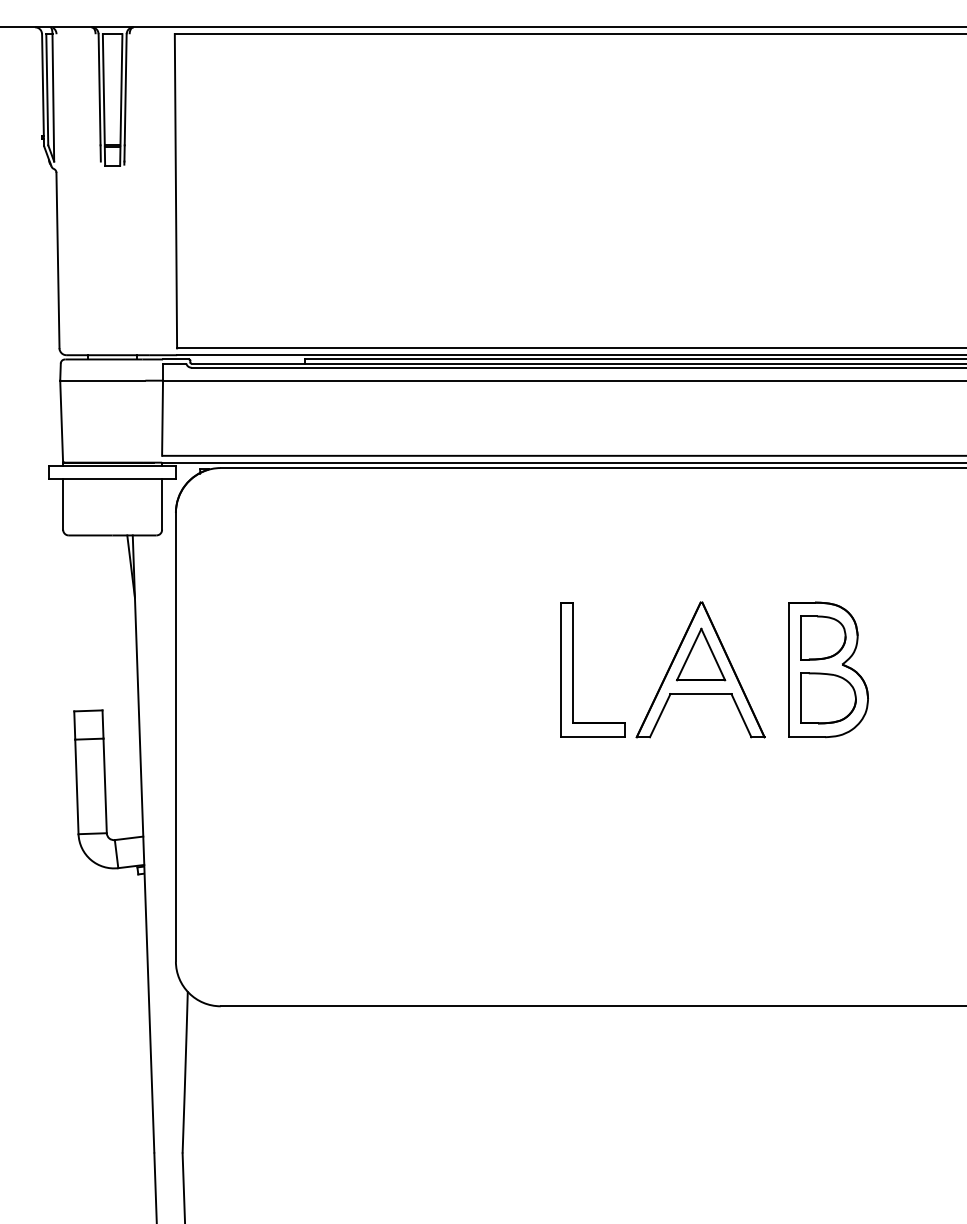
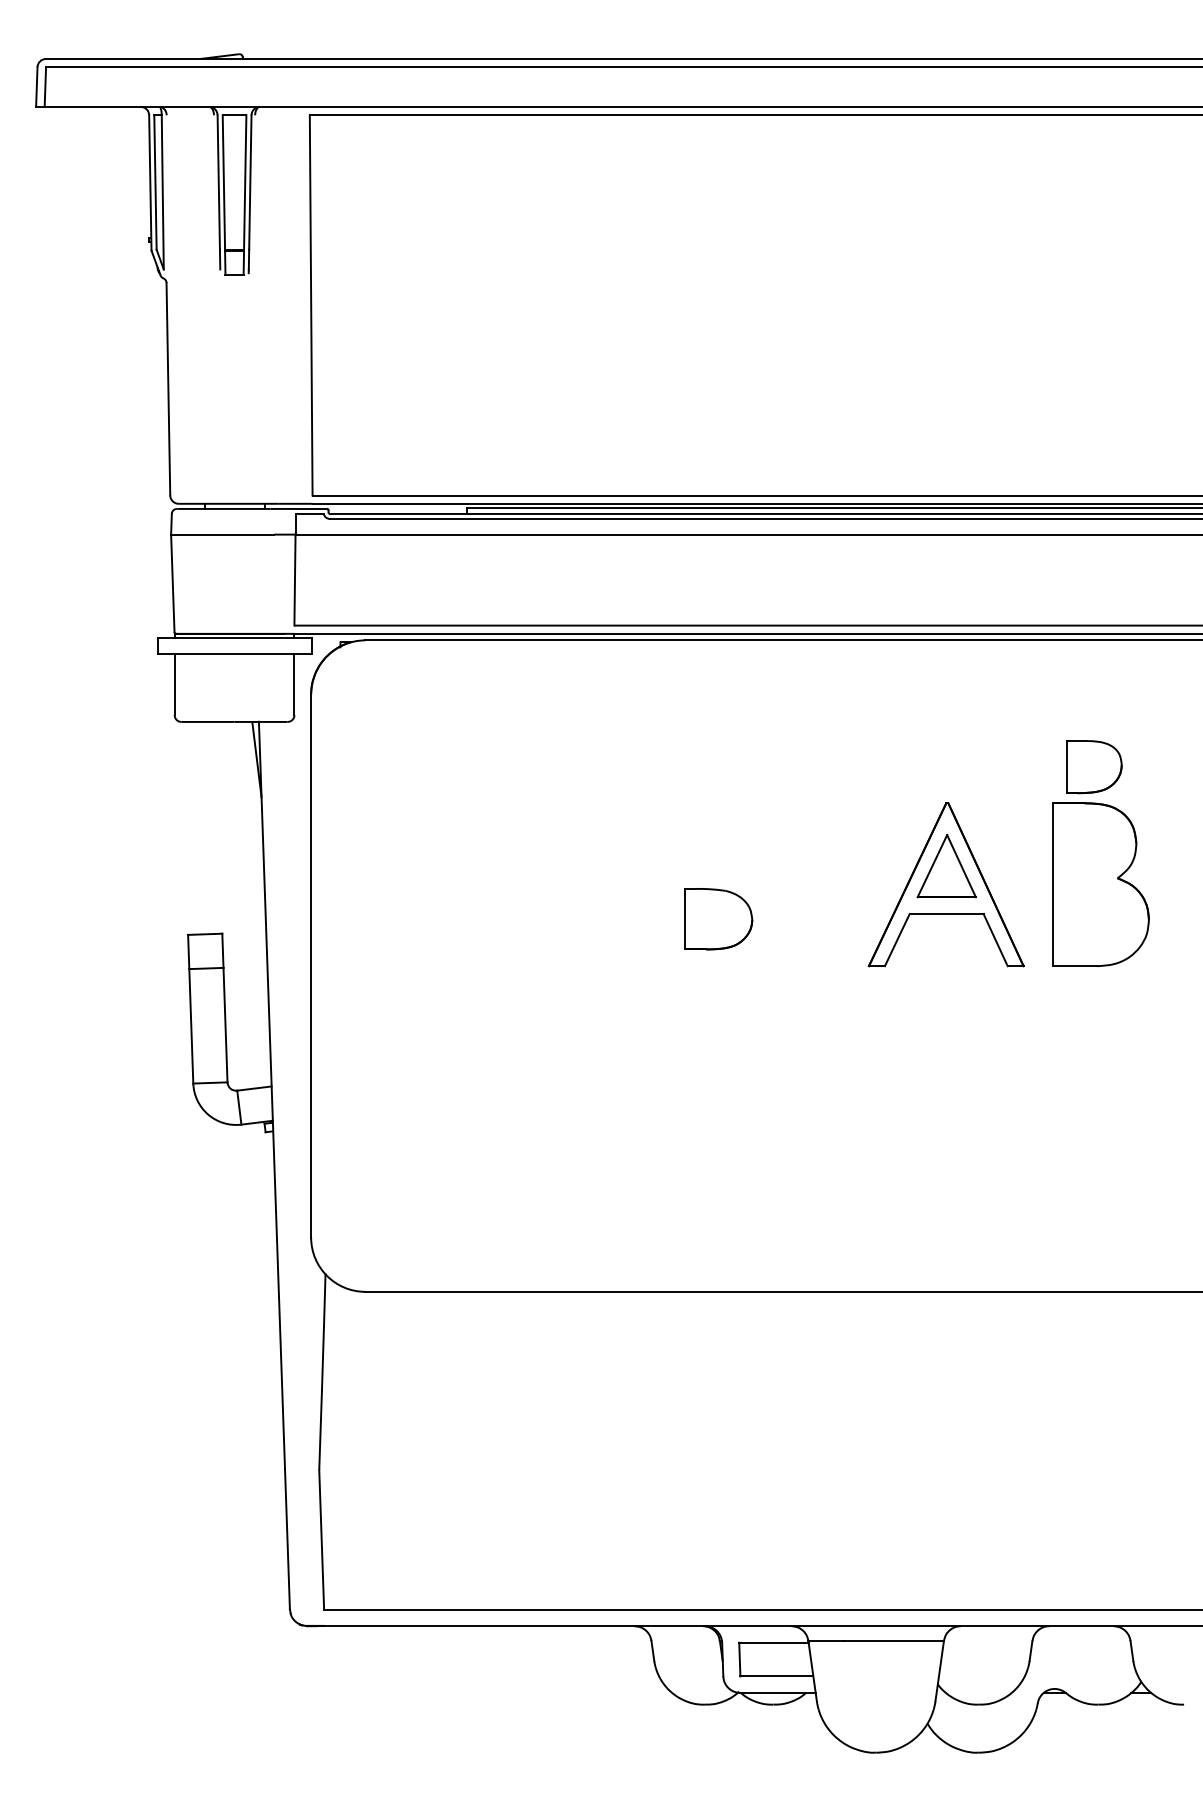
part: (823, 638) -> (1094, 767), moved
part: (573, 669) -> (792, 884), removed
part: (828, 698) -> (718, 919), moved

